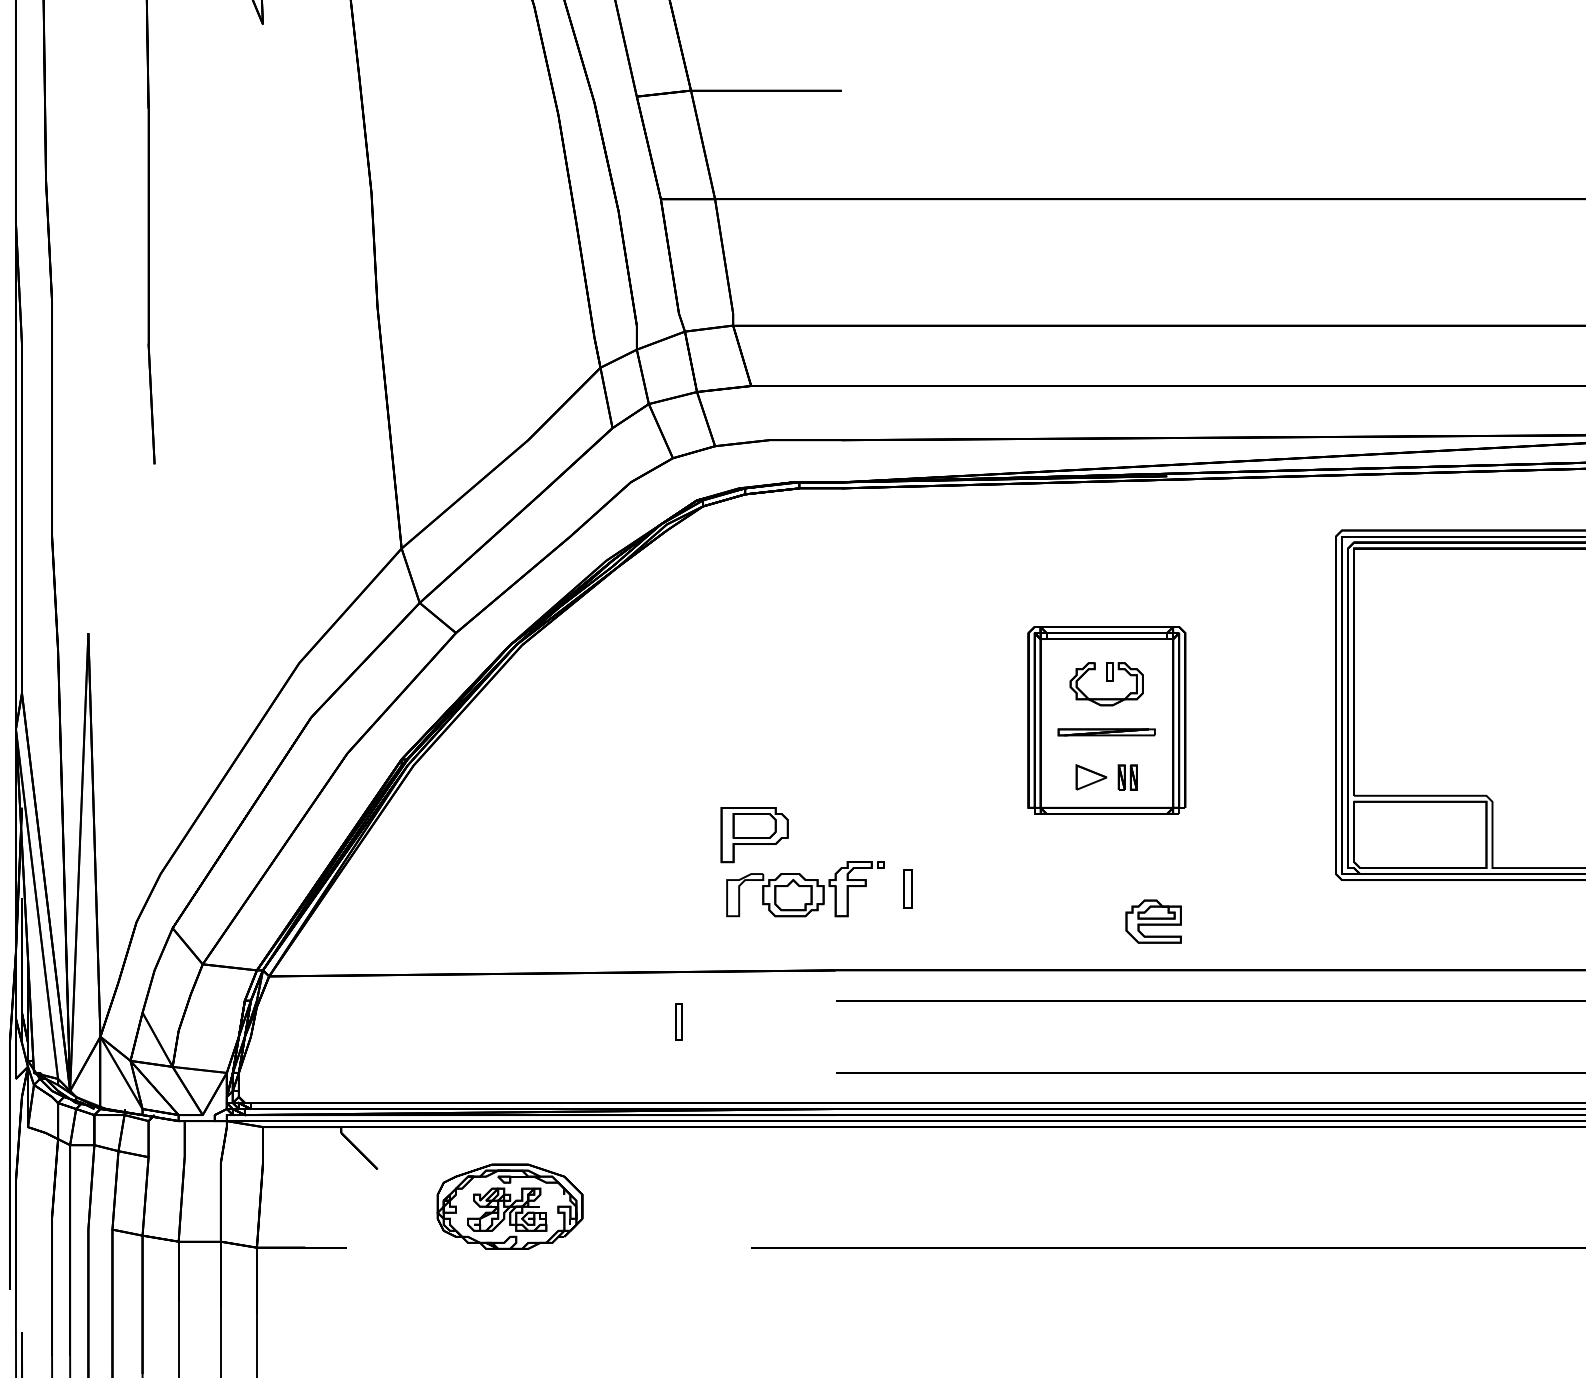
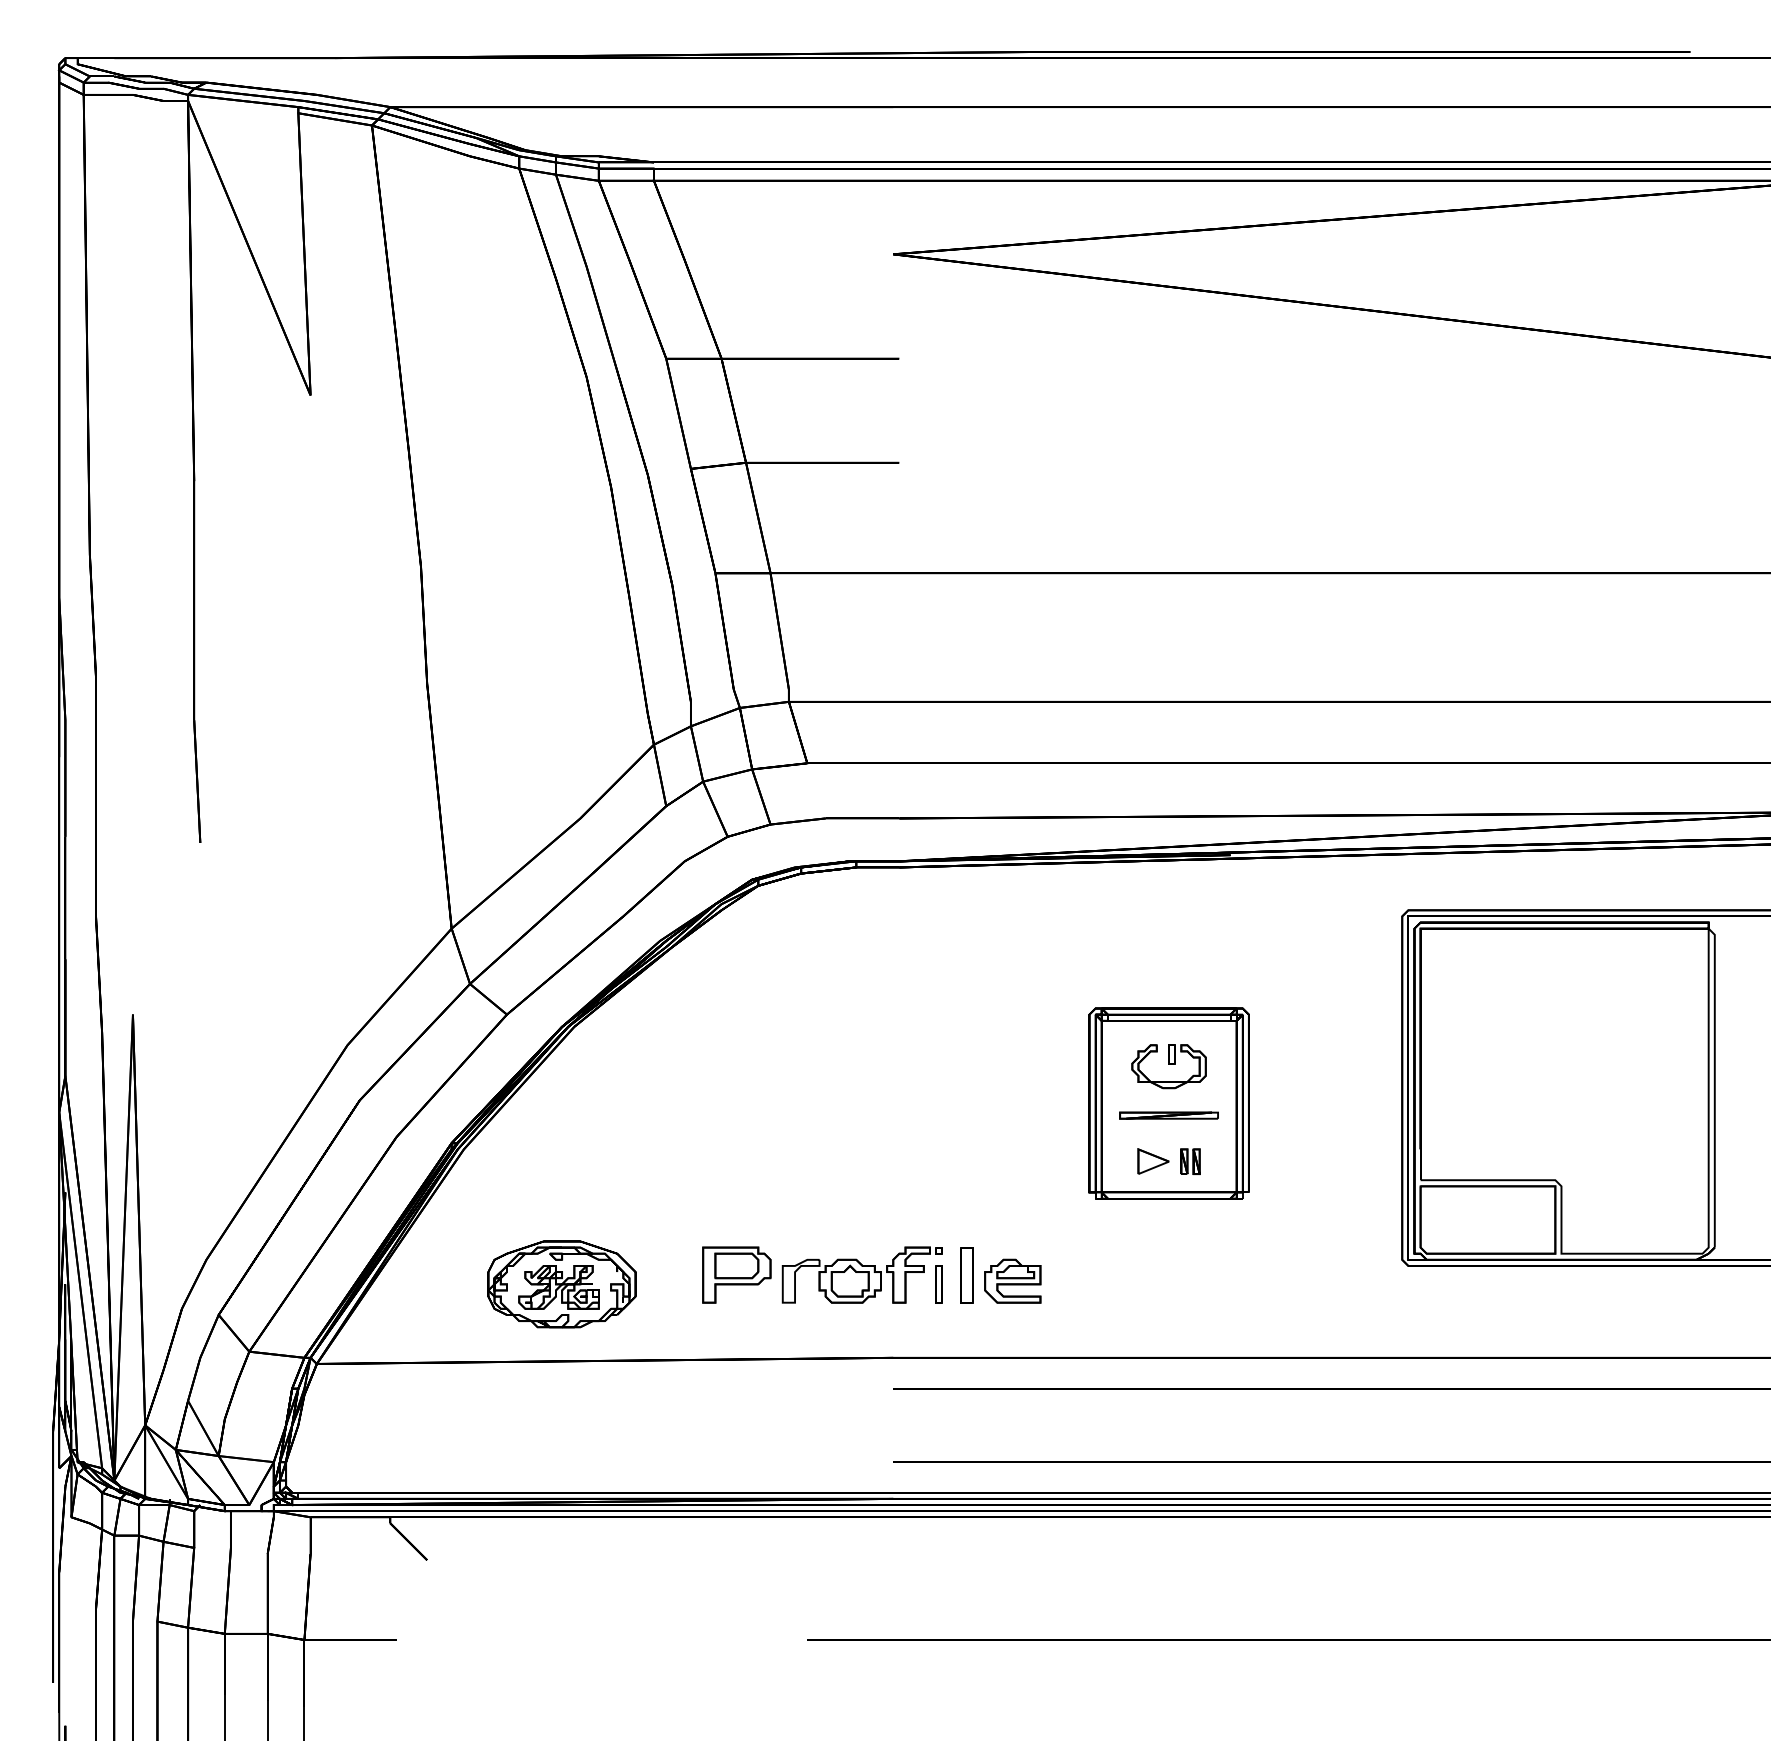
part: (754, 834) -> (736, 1274), moved
part: (907, 889) -> (966, 1275), size x1.43
part: (1153, 920) -> (1012, 1280), moved
part: (678, 1022) -> (938, 1284), moved
part: (509, 1206) -> (561, 1284), moved

